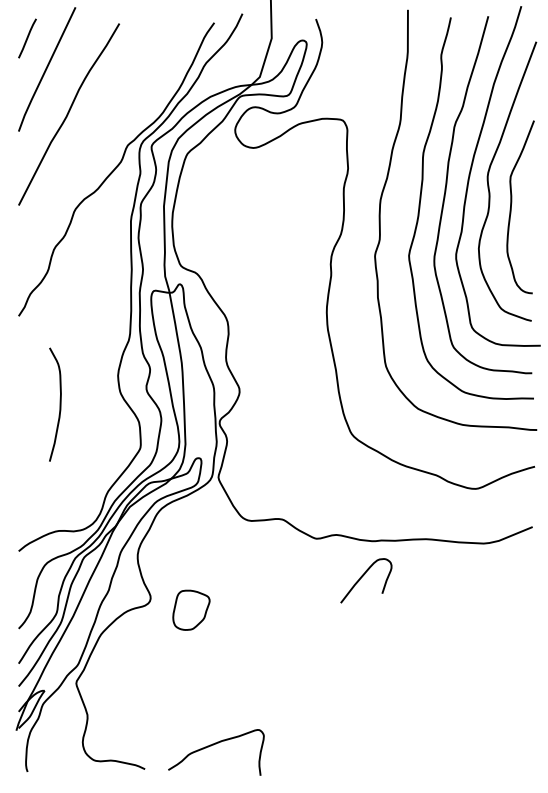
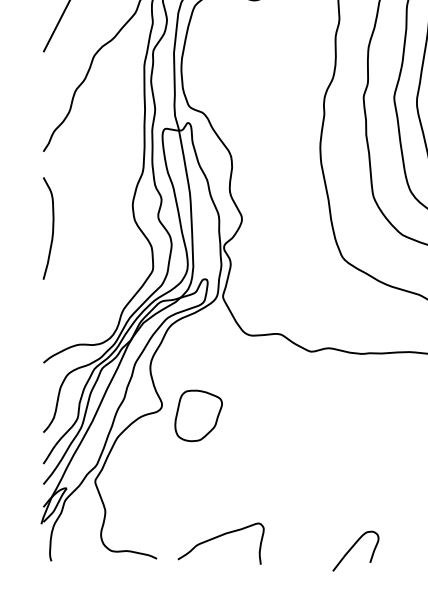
curve: (59, 404) -> (52, 228), moved
curve: (363, 576) -> (353, 547), moved
part: (191, 610) -> (198, 416), size x1.43

